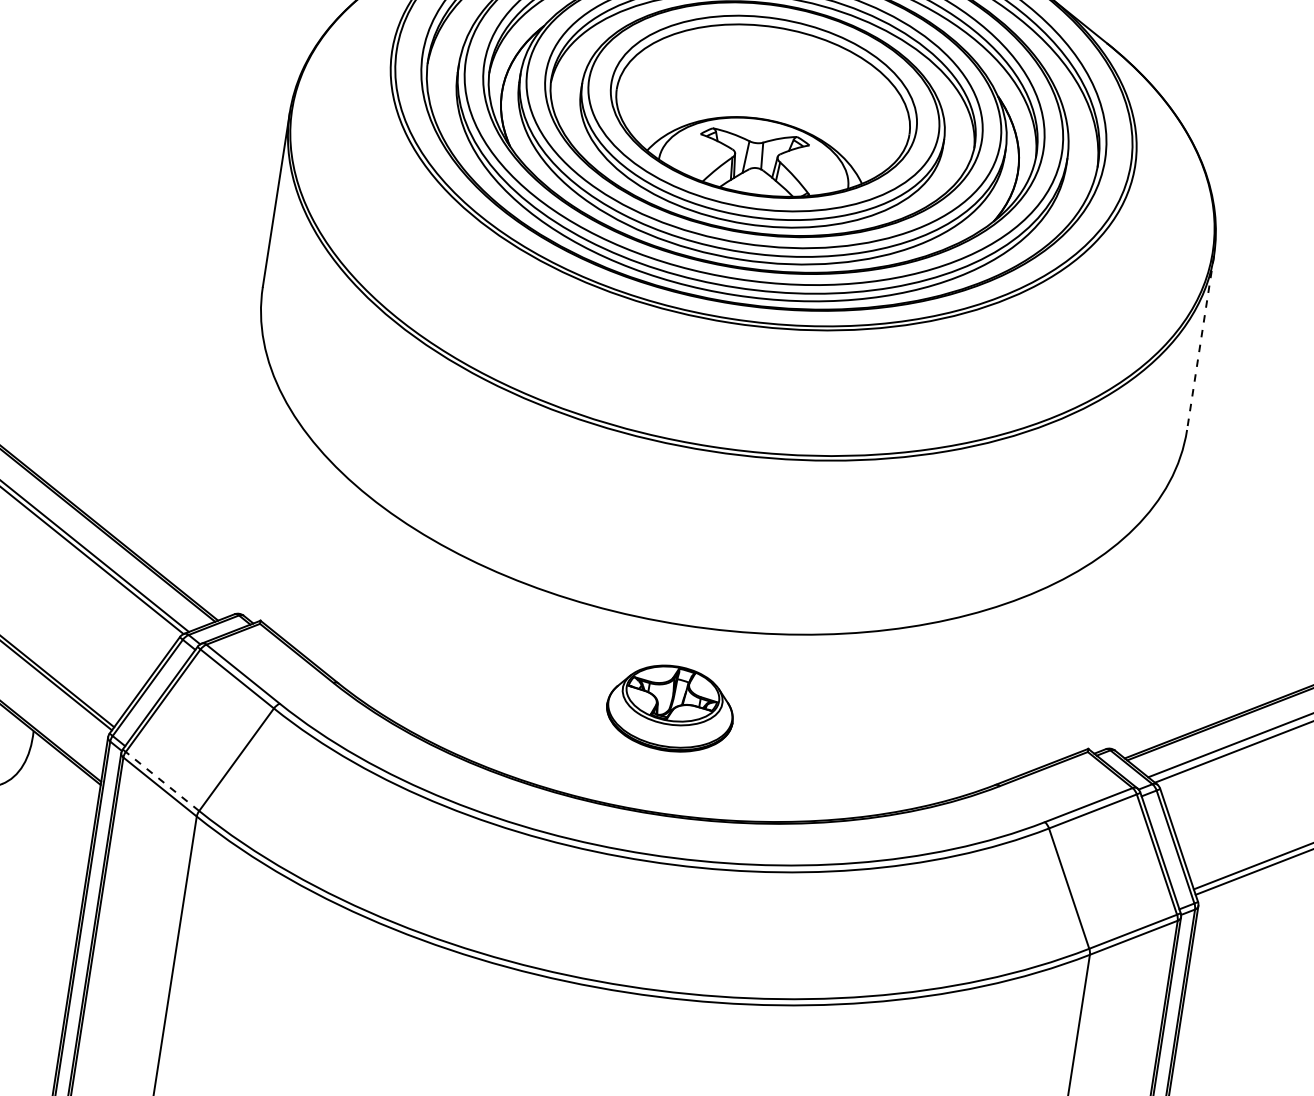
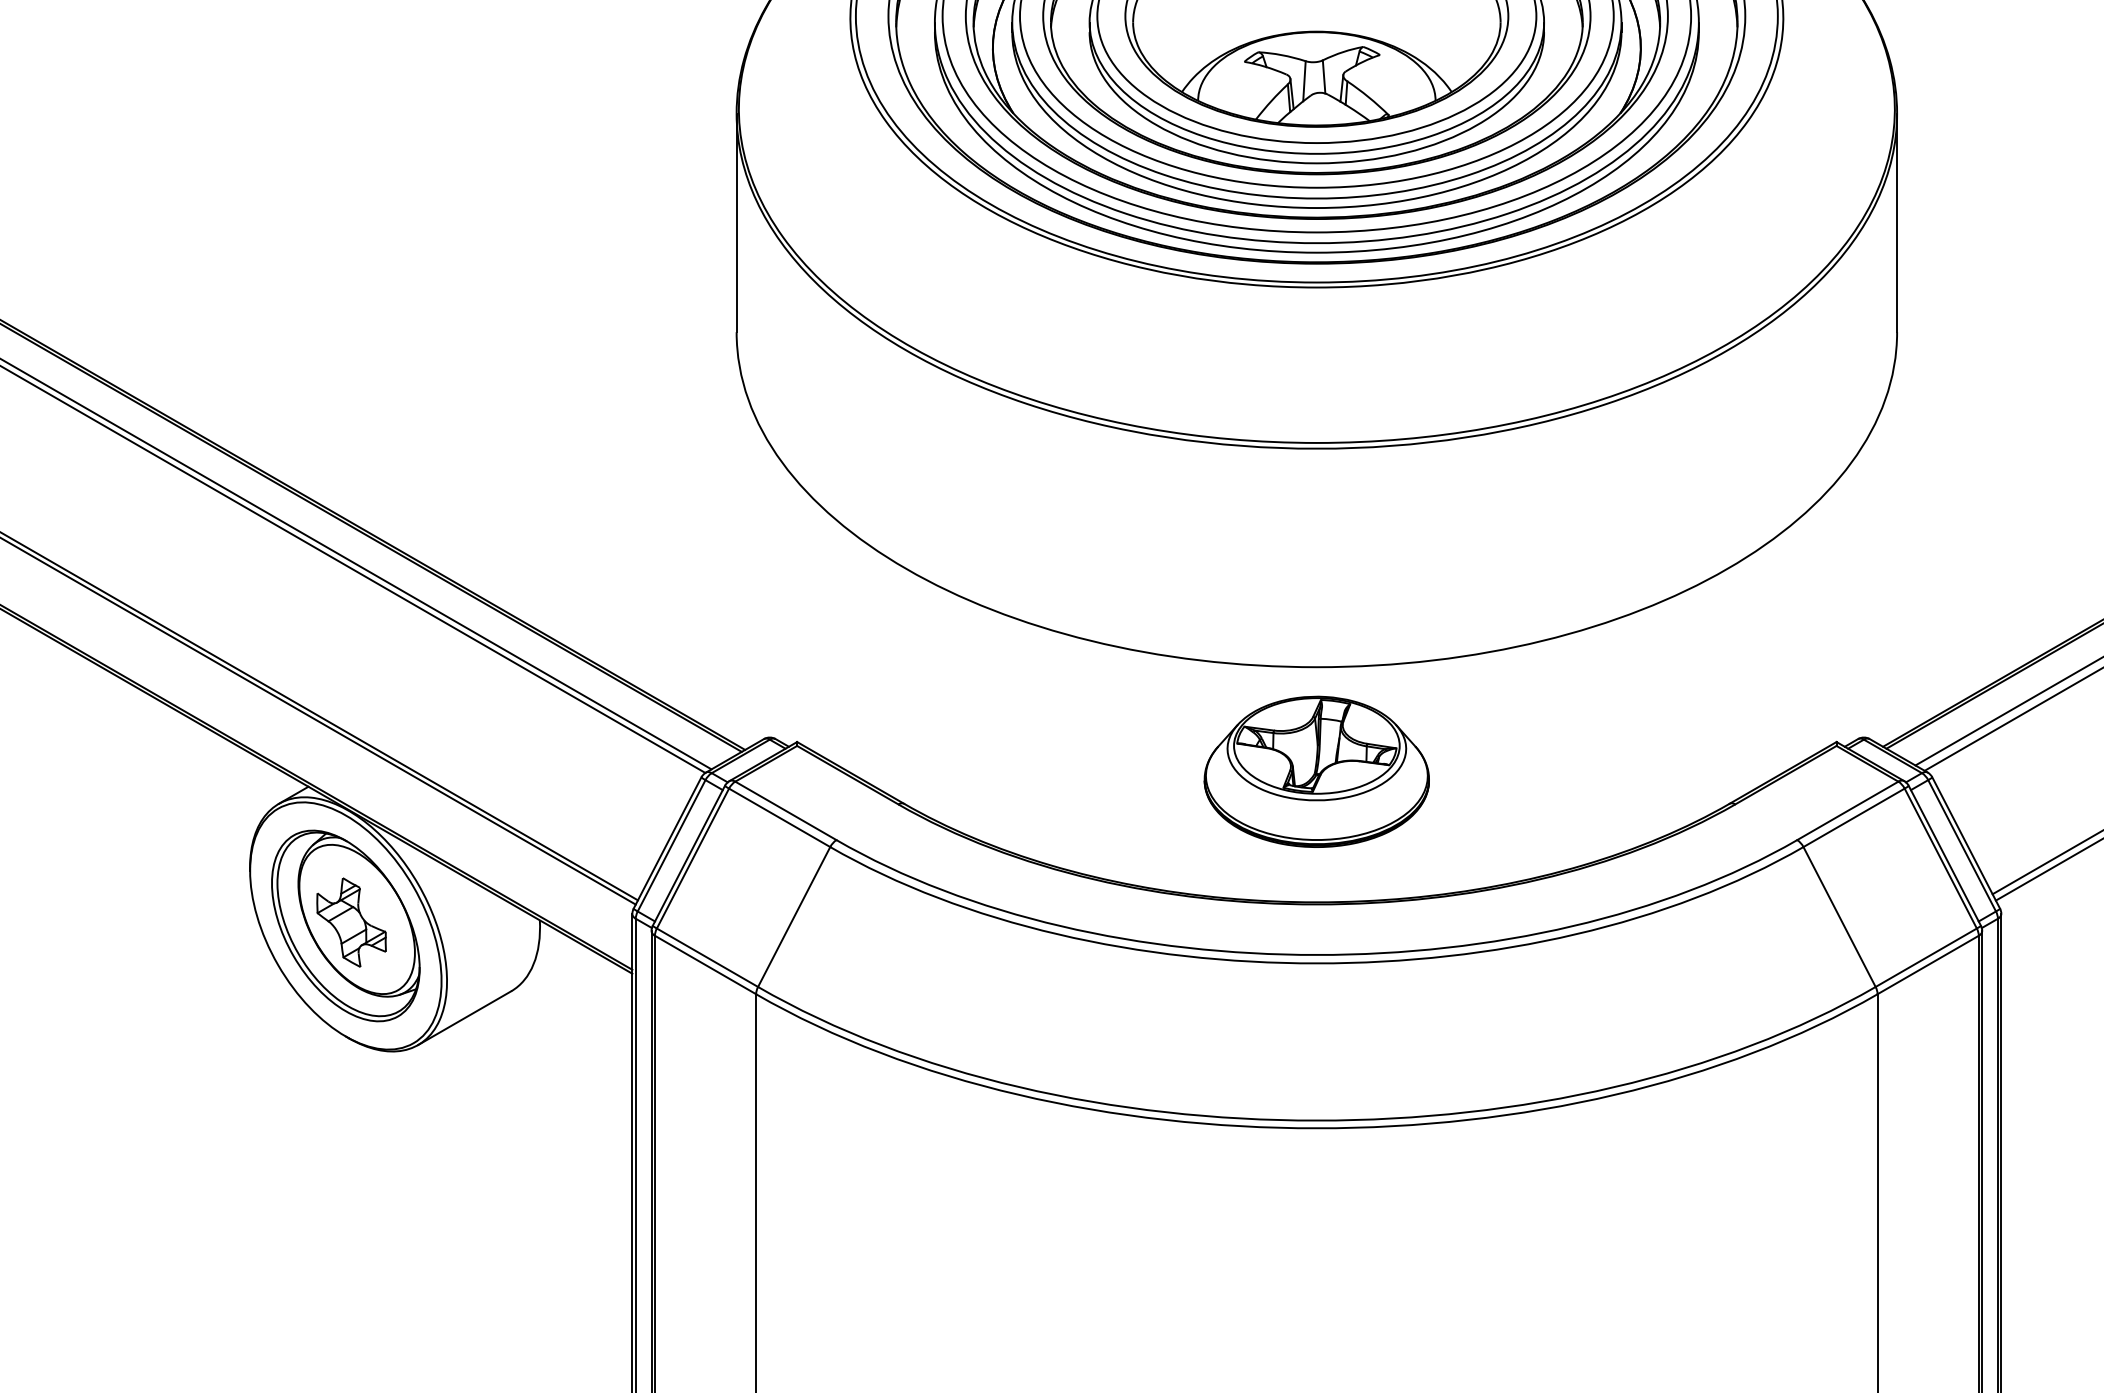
line: (1200, 343) -> (1897, 223), dashed -> solid
part: (670, 708) -> (1316, 771), size x1.43
line: (162, 781) -> (707, 957), dashed -> solid

